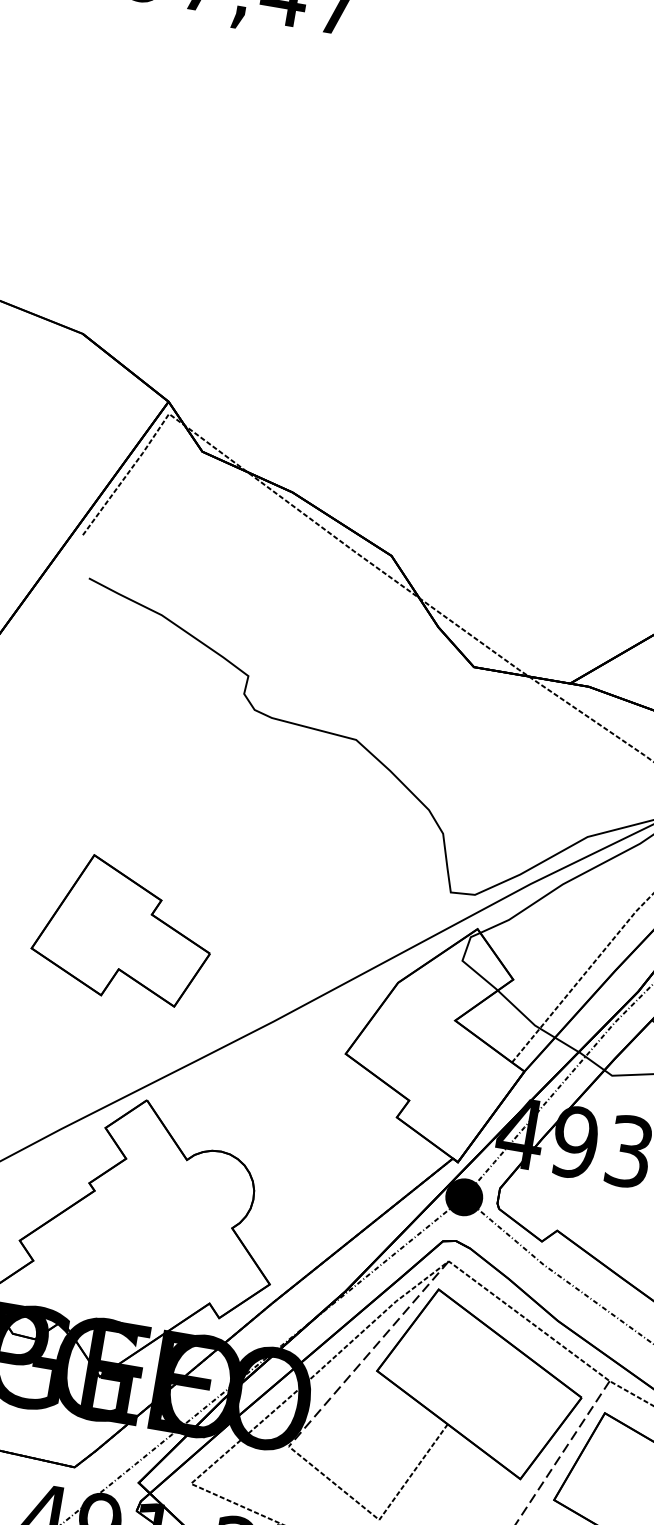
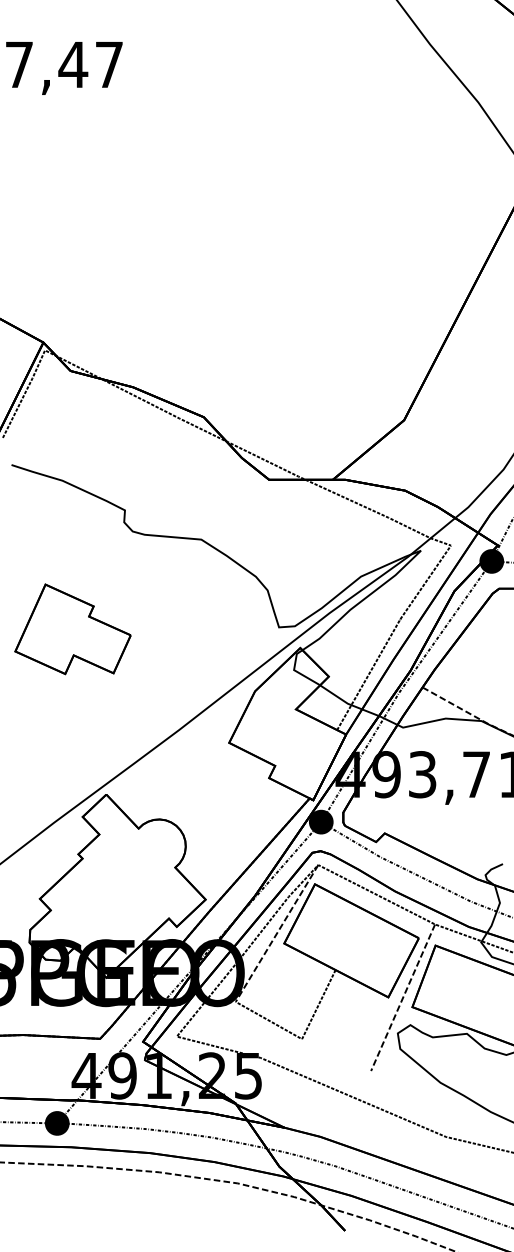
part: (123, 929) -> (72, 629), moved

